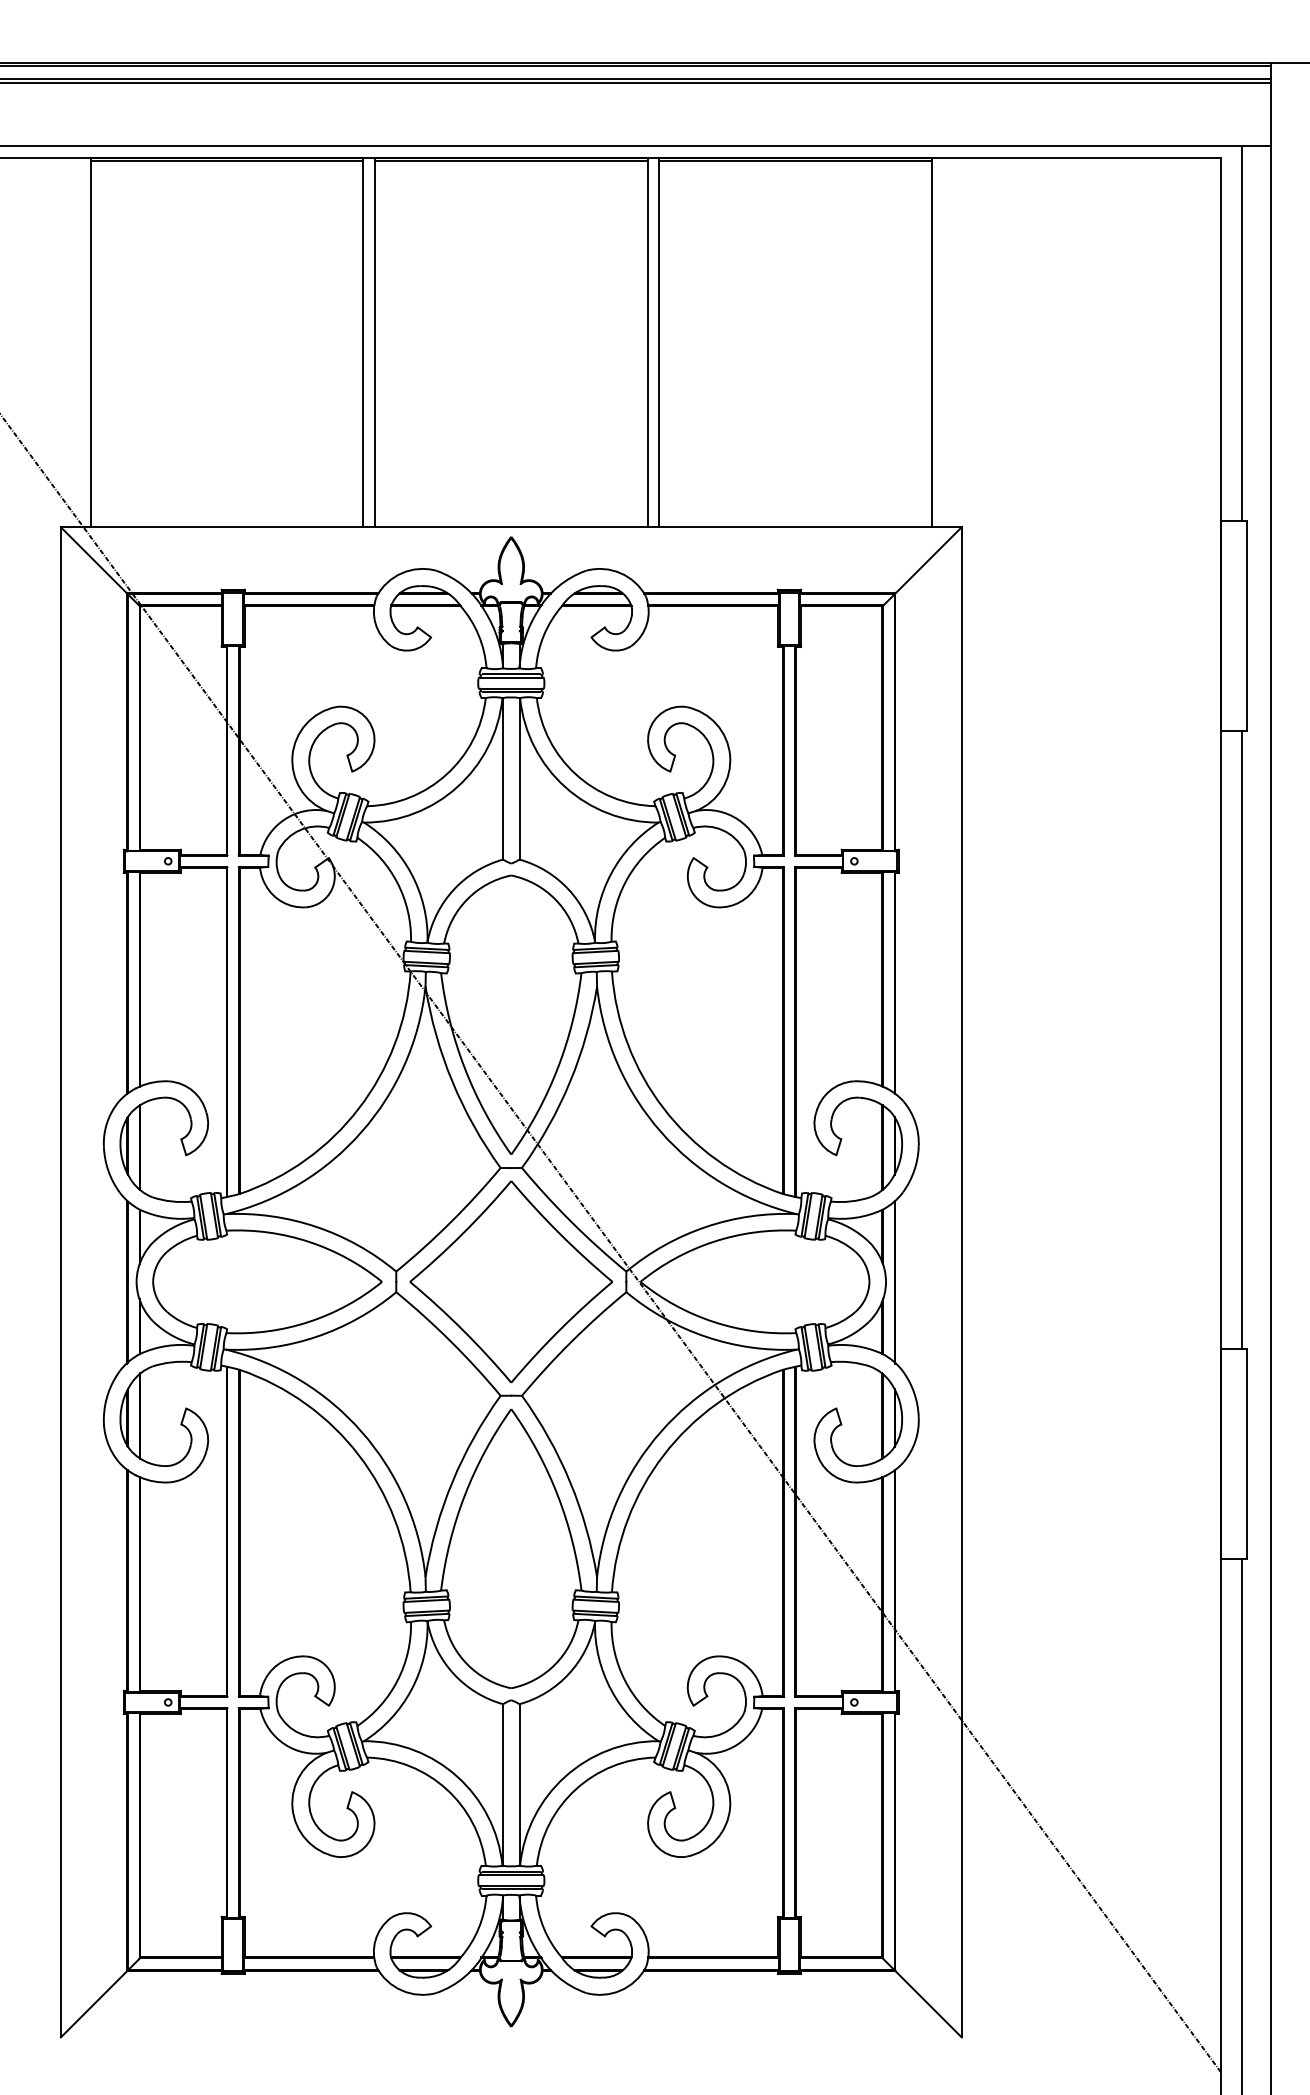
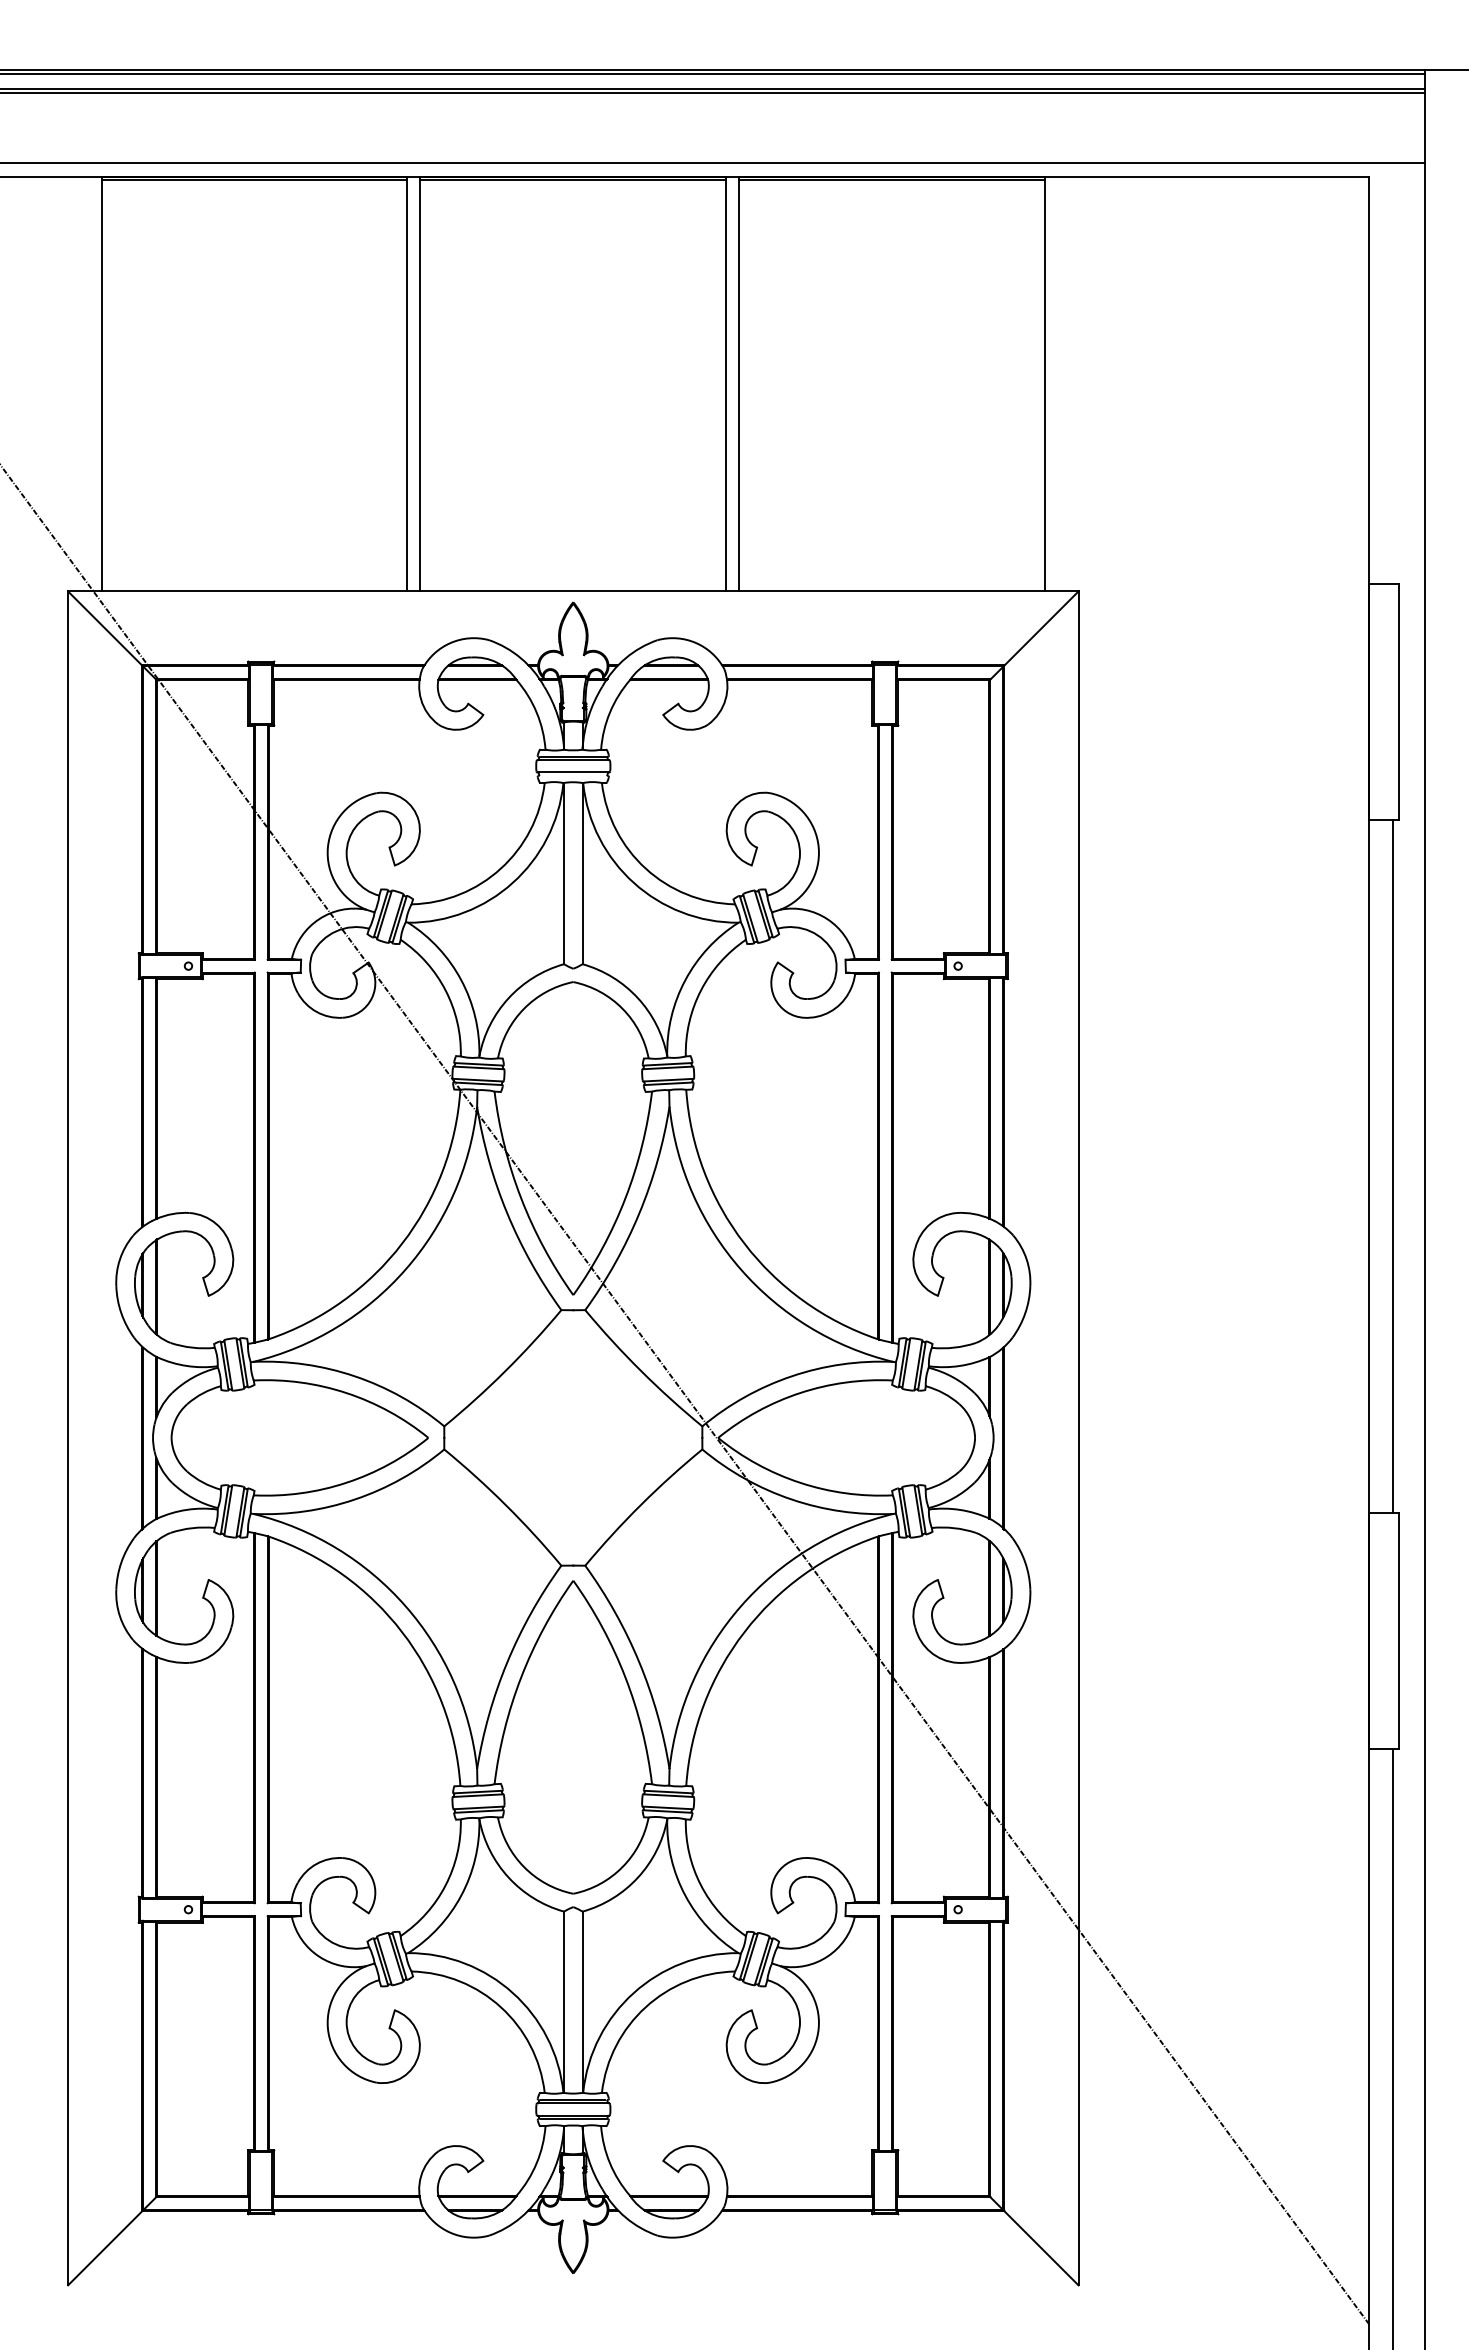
line: (1242, 332) -> (1393, 373), removed
line: (511, 692) -> (573, 776), removed
part: (511, 1281) -> (573, 1437), removed

